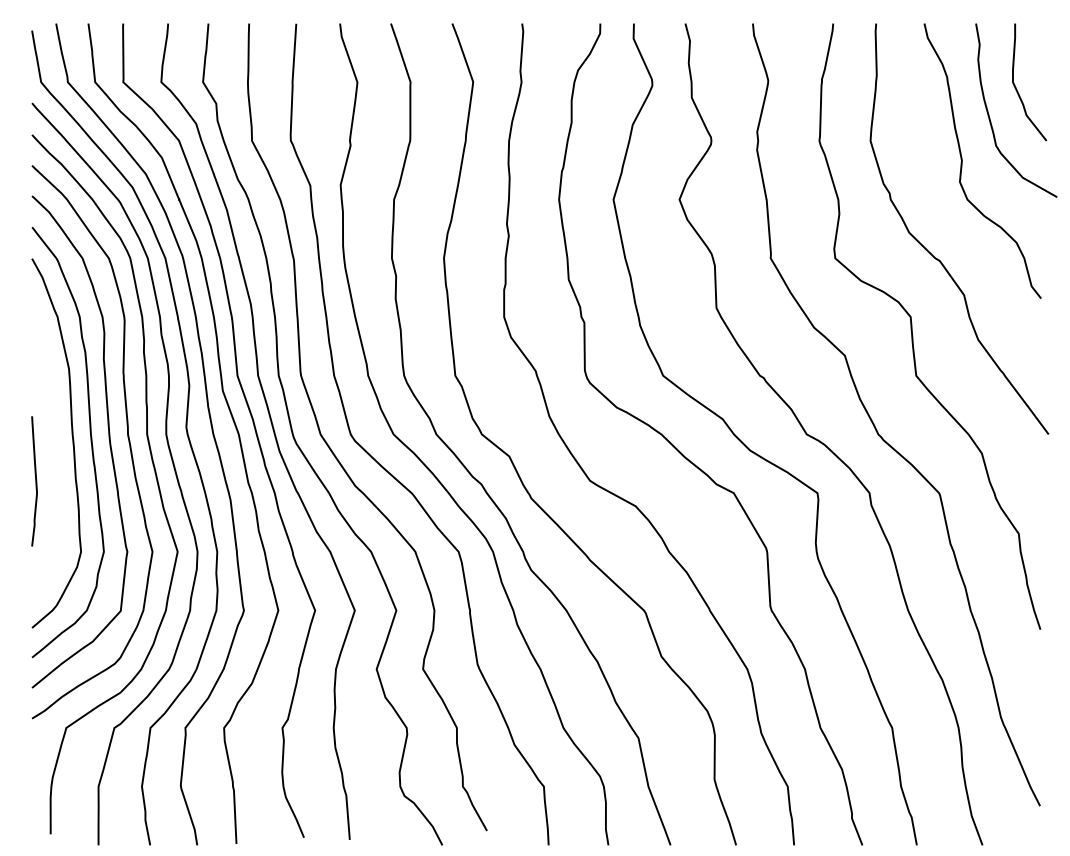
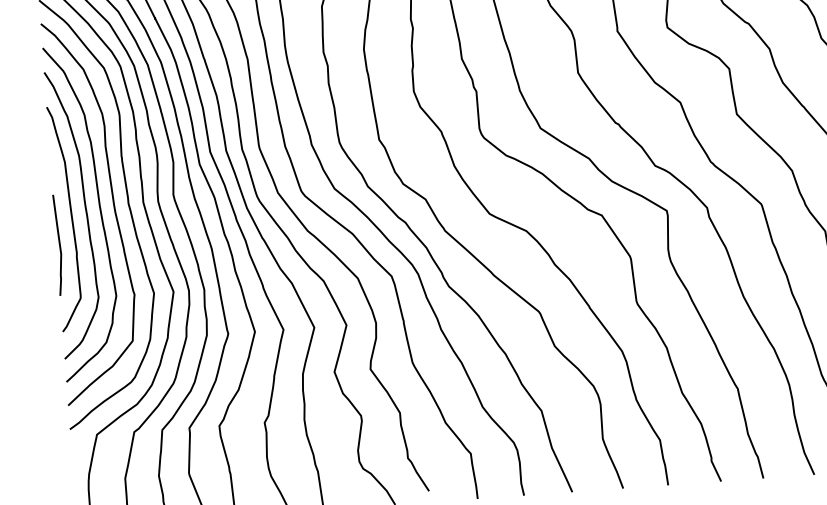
curve: (53, 448) -> (71, 218), added

